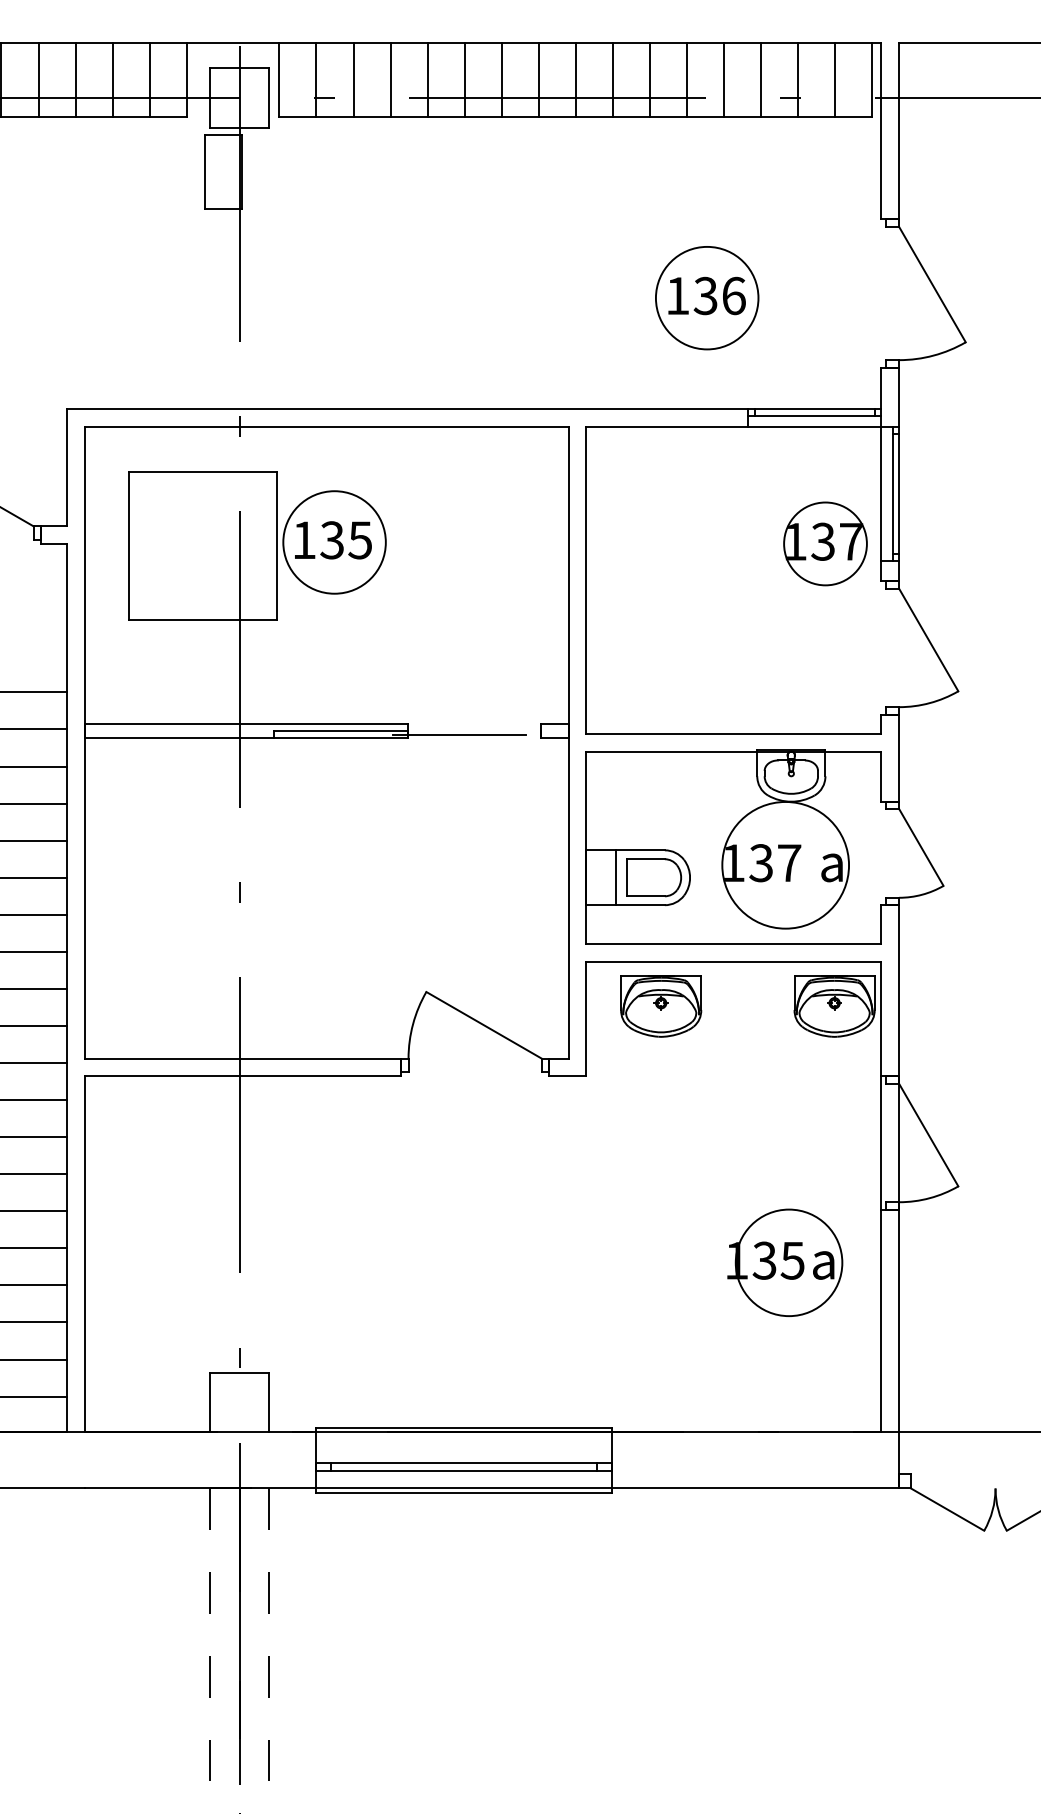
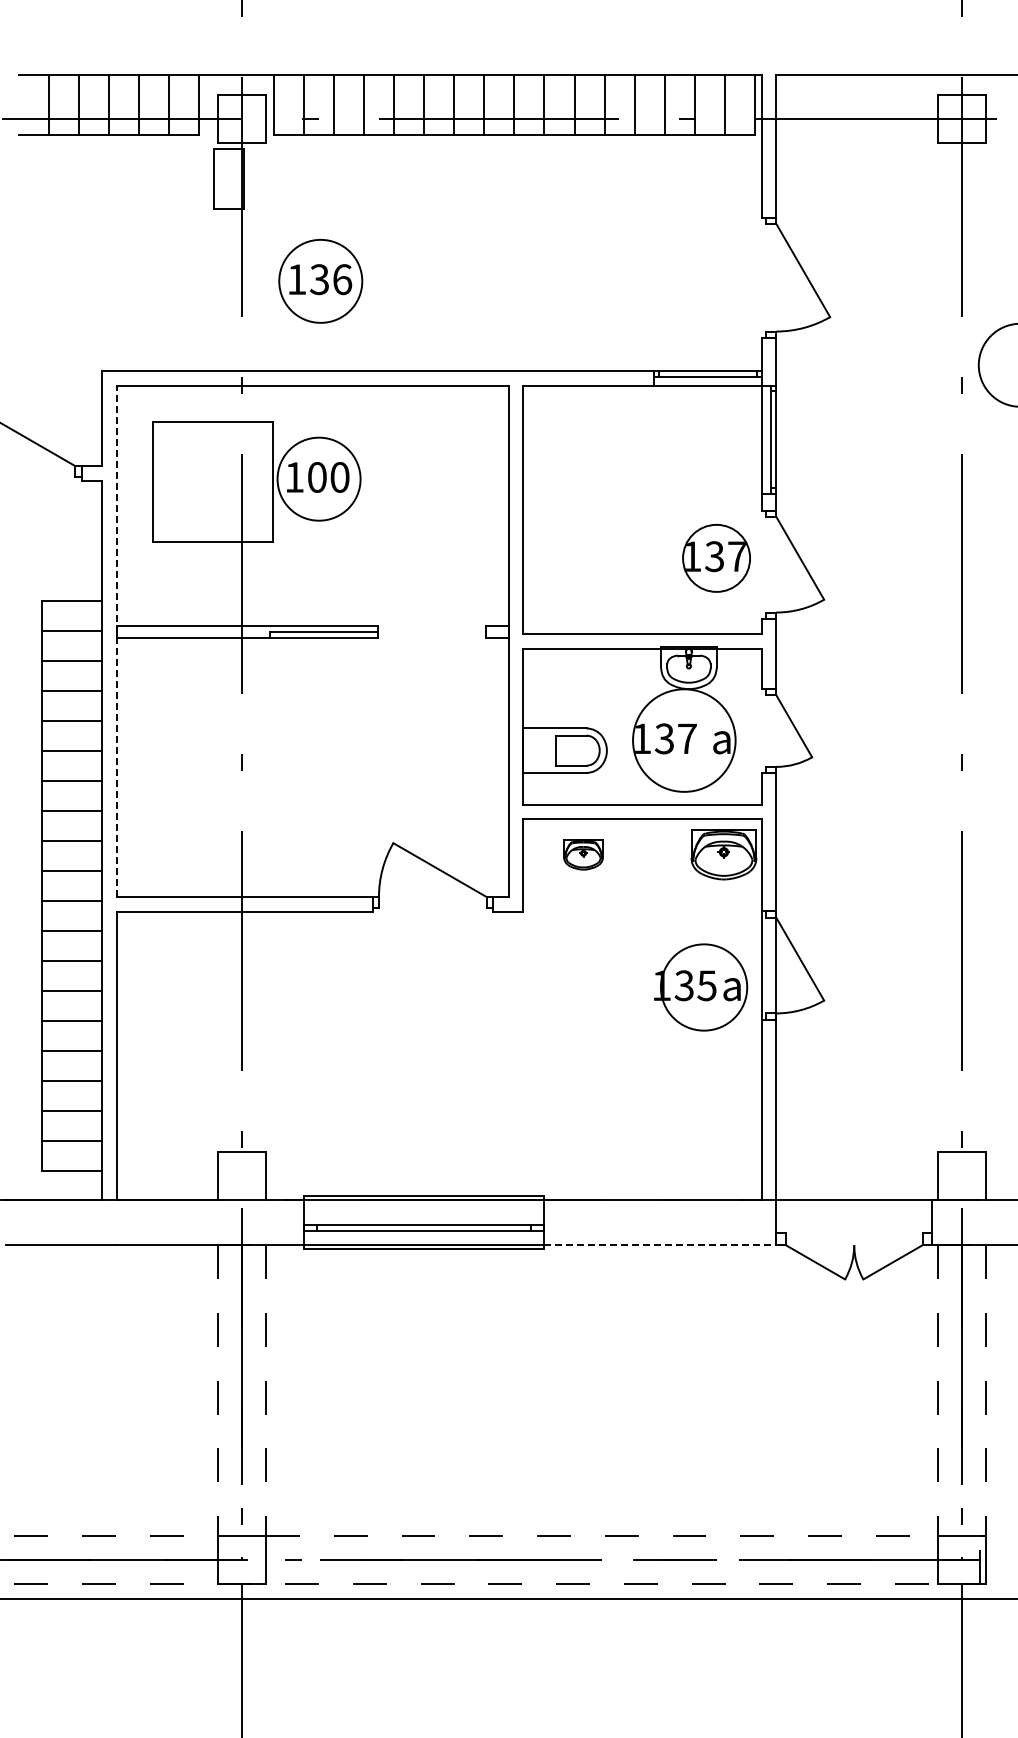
part: (706, 298) -> (320, 281), moved
text: (346, 540) -> (328, 477), 135 -> 100
part: (825, 544) -> (716, 558), moved
line: (459, 734) -> (420, 634), removed
line: (84, 742) -> (116, 641), solid -> dashed
line: (615, 877) -> (546, 750), removed
part: (661, 1005) -> (583, 854), size x0.6
part: (785, 1262) -> (701, 987), moved
line: (756, 1488) -> (660, 1245), solid -> dashed

